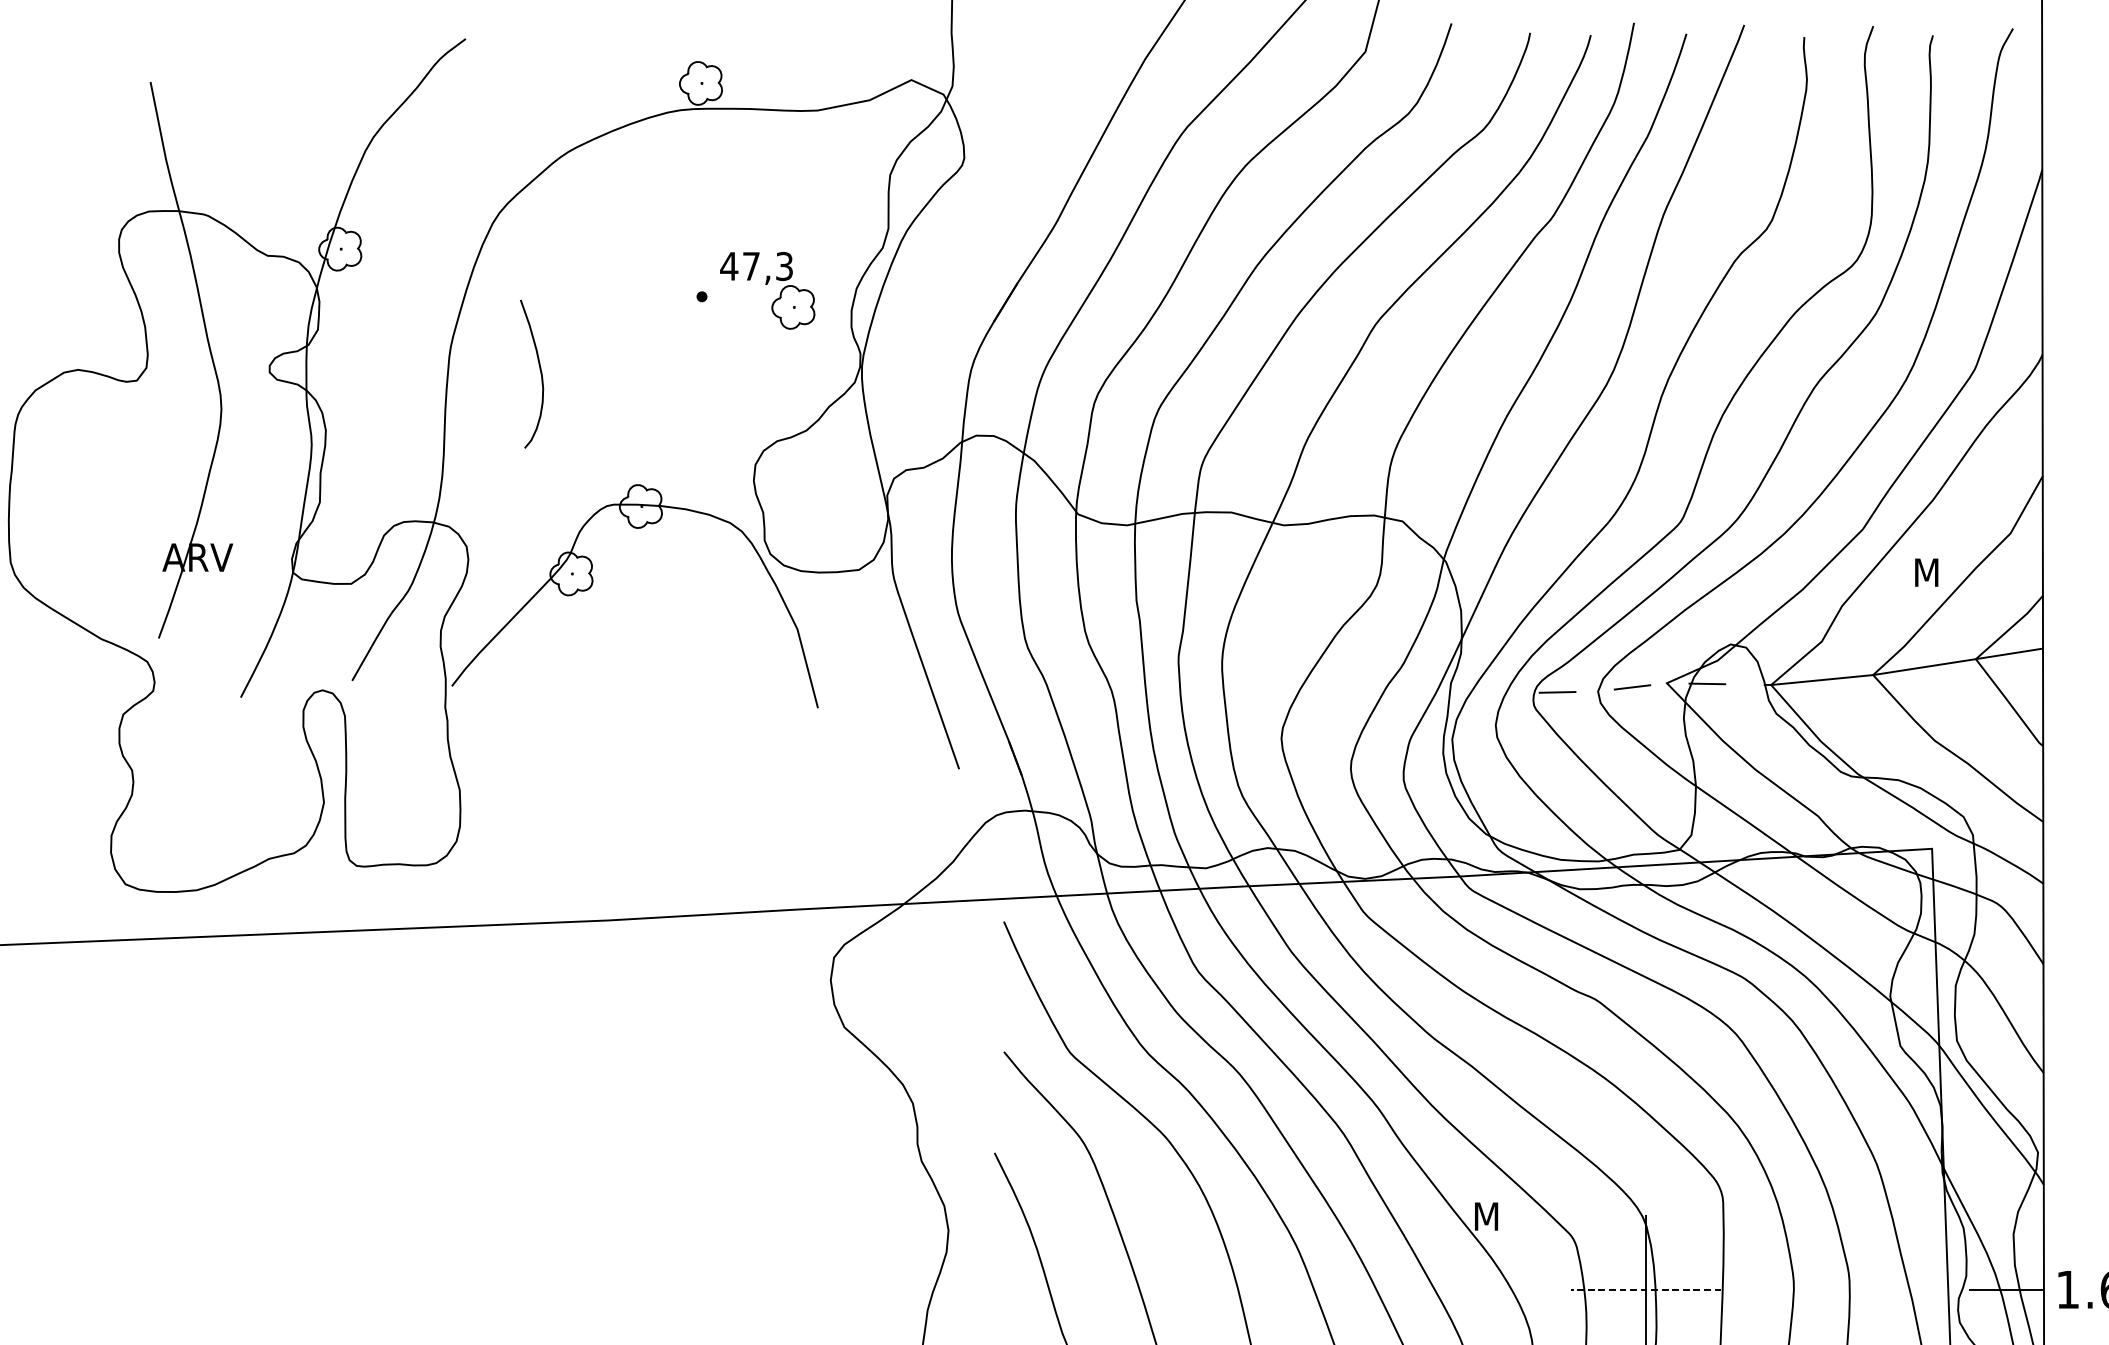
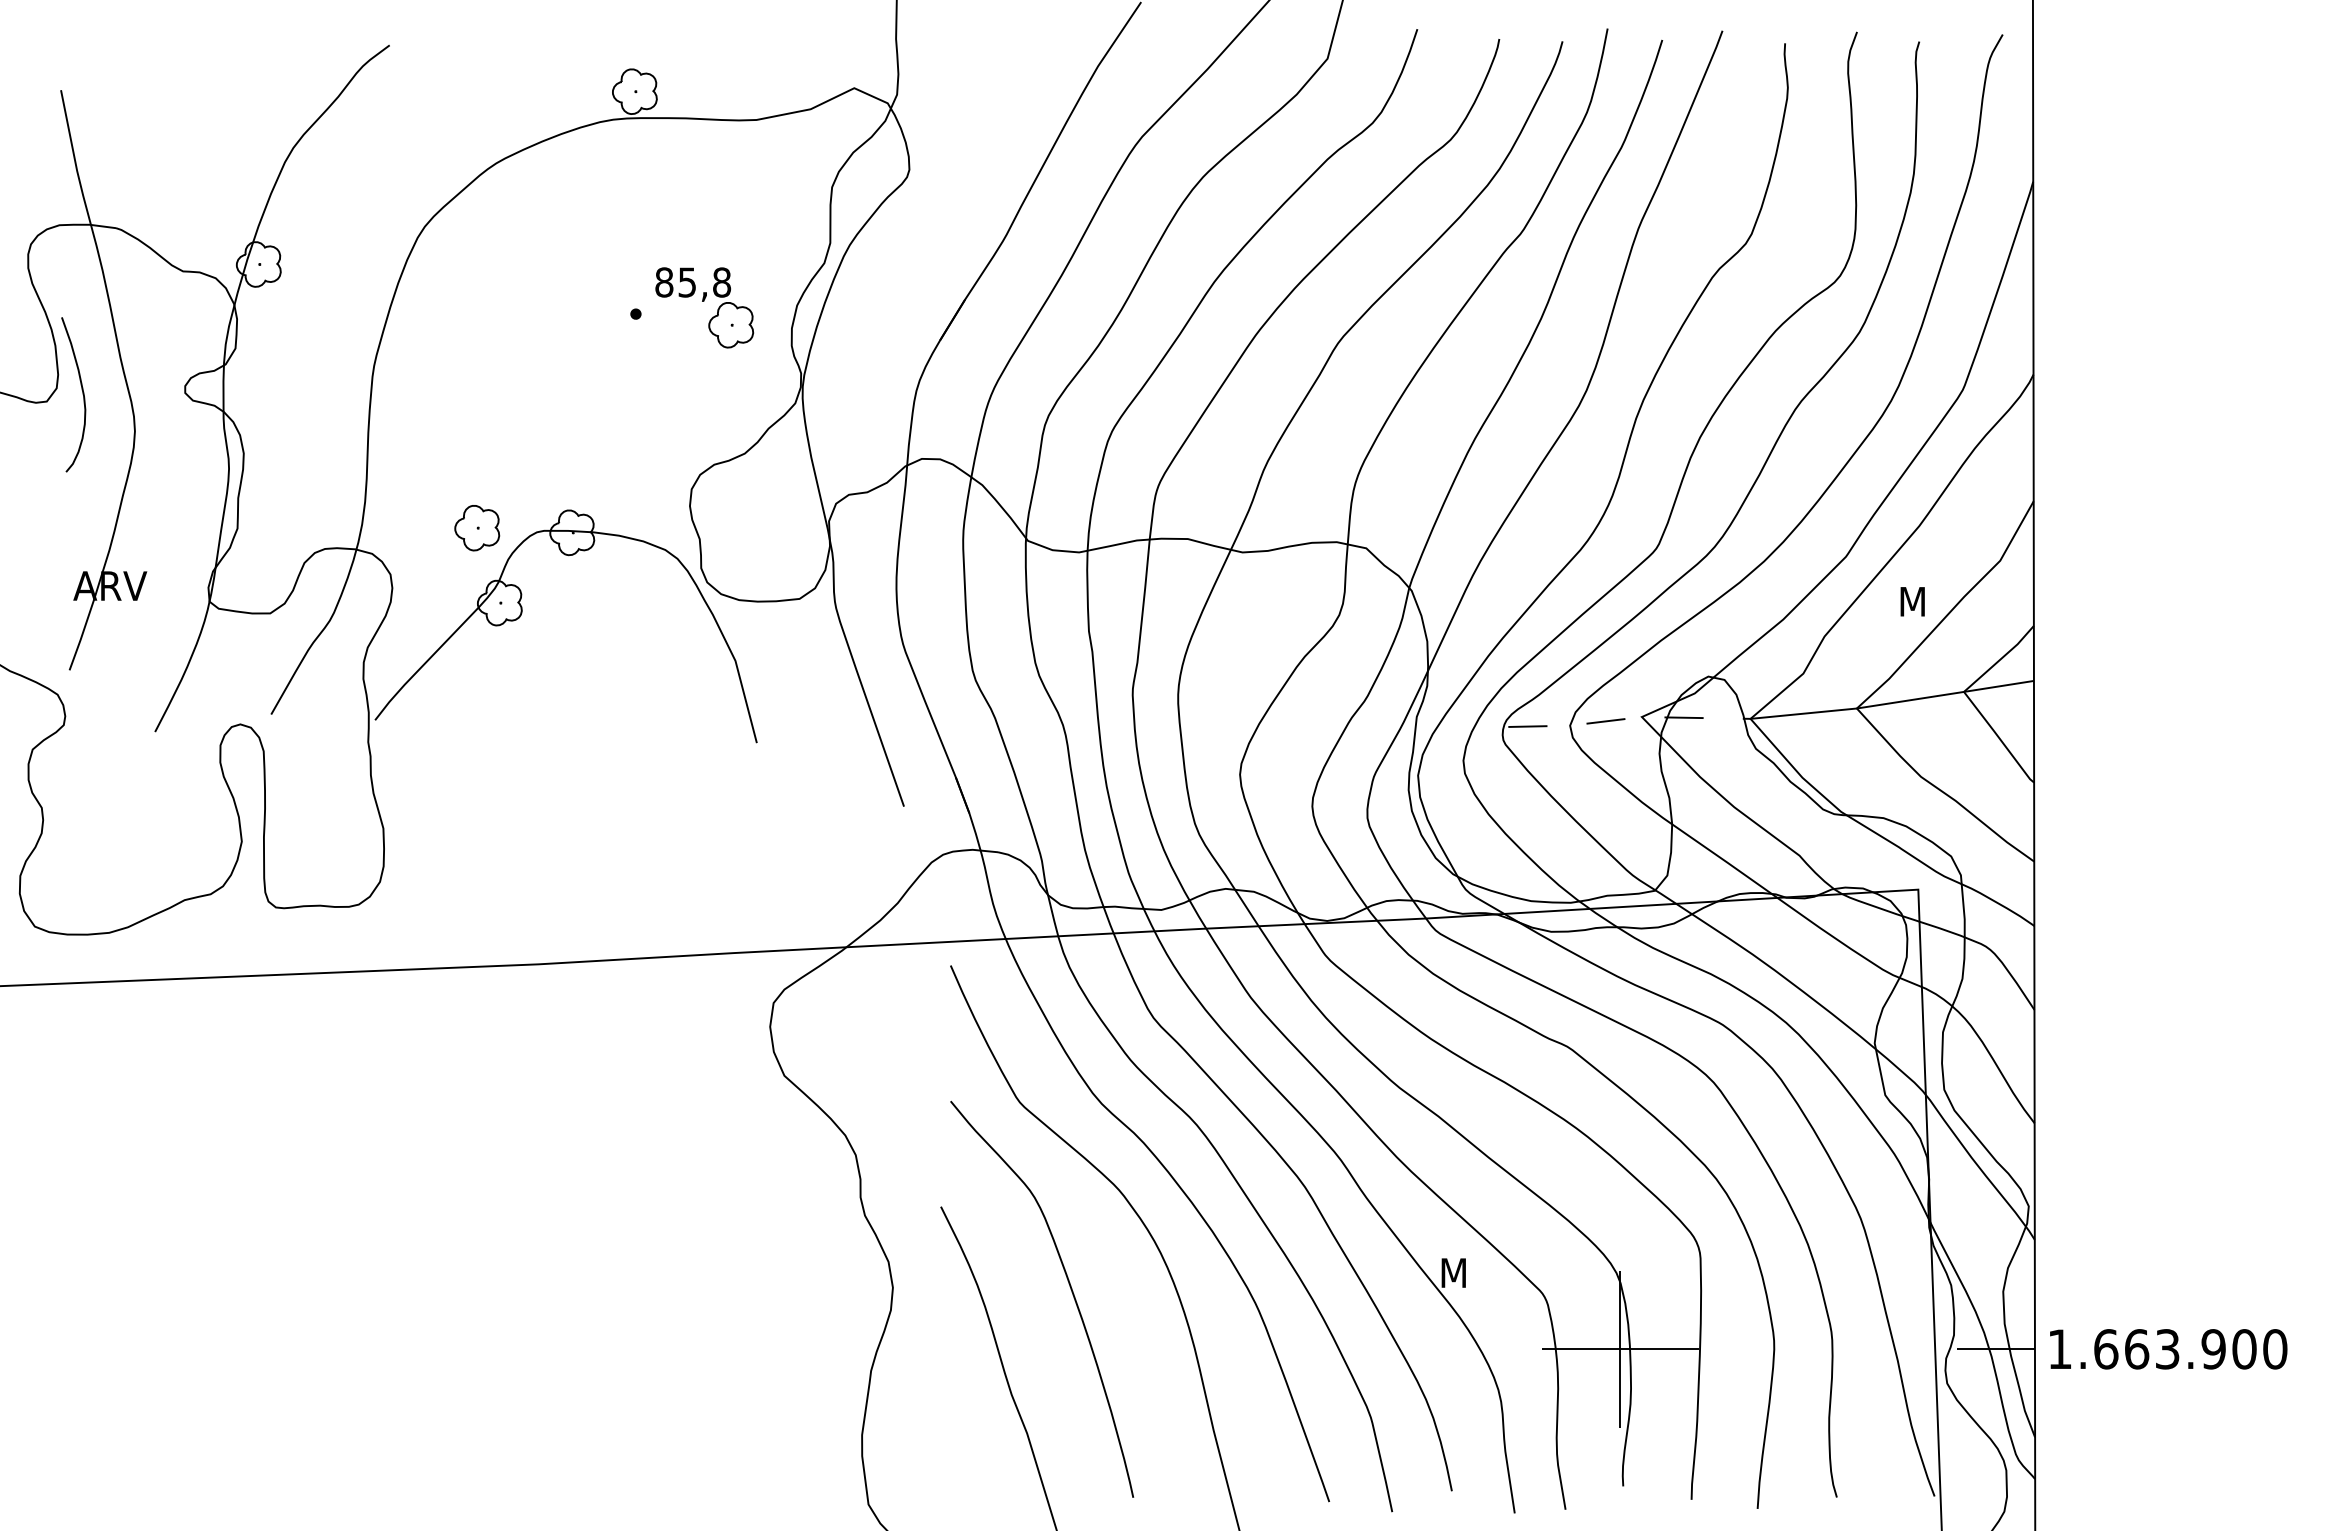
text: (756, 266) -> (692, 282), 47,3 -> 85,8
curve: (539, 370) -> (81, 390), moved
part: (550, 502) -> (477, 528), added
line: (1645, 1289) -> (1619, 1349), dashed -> solid

